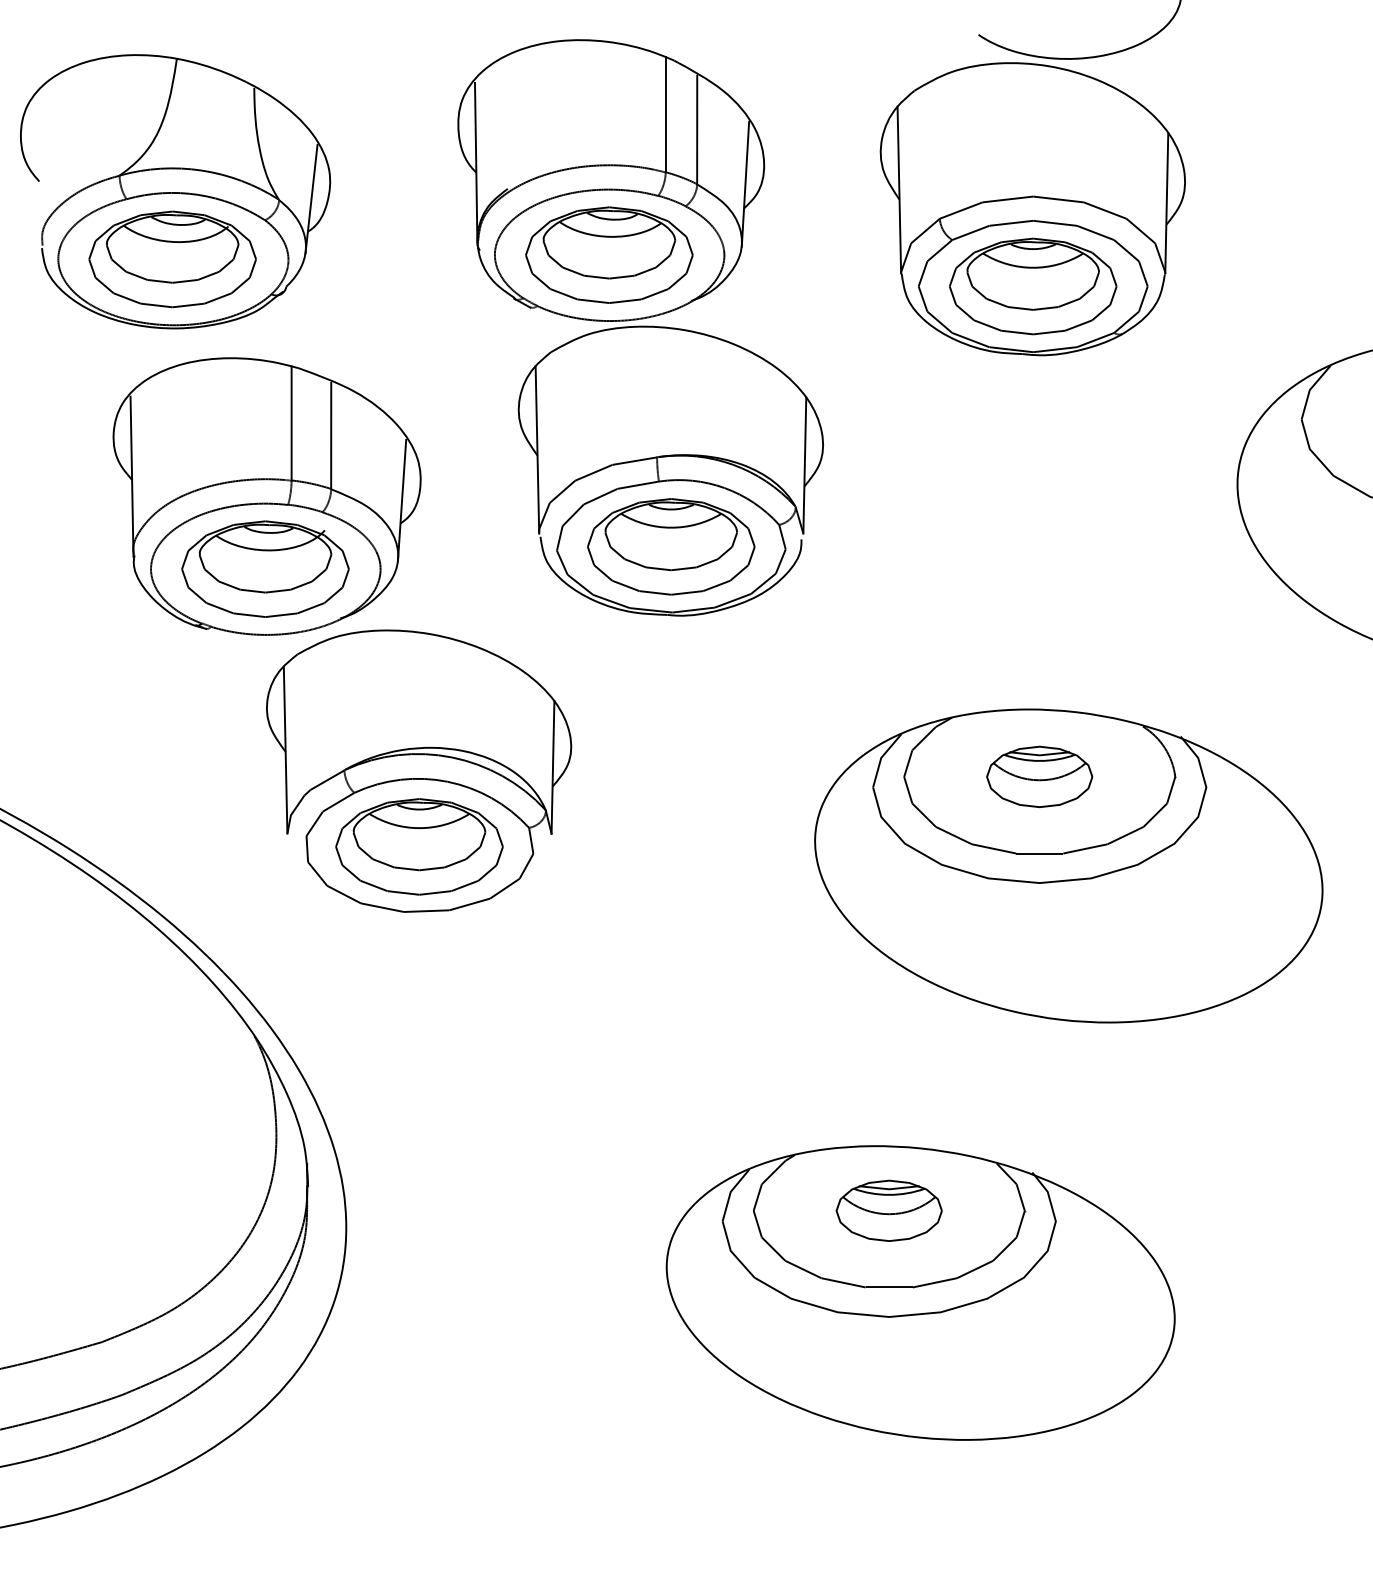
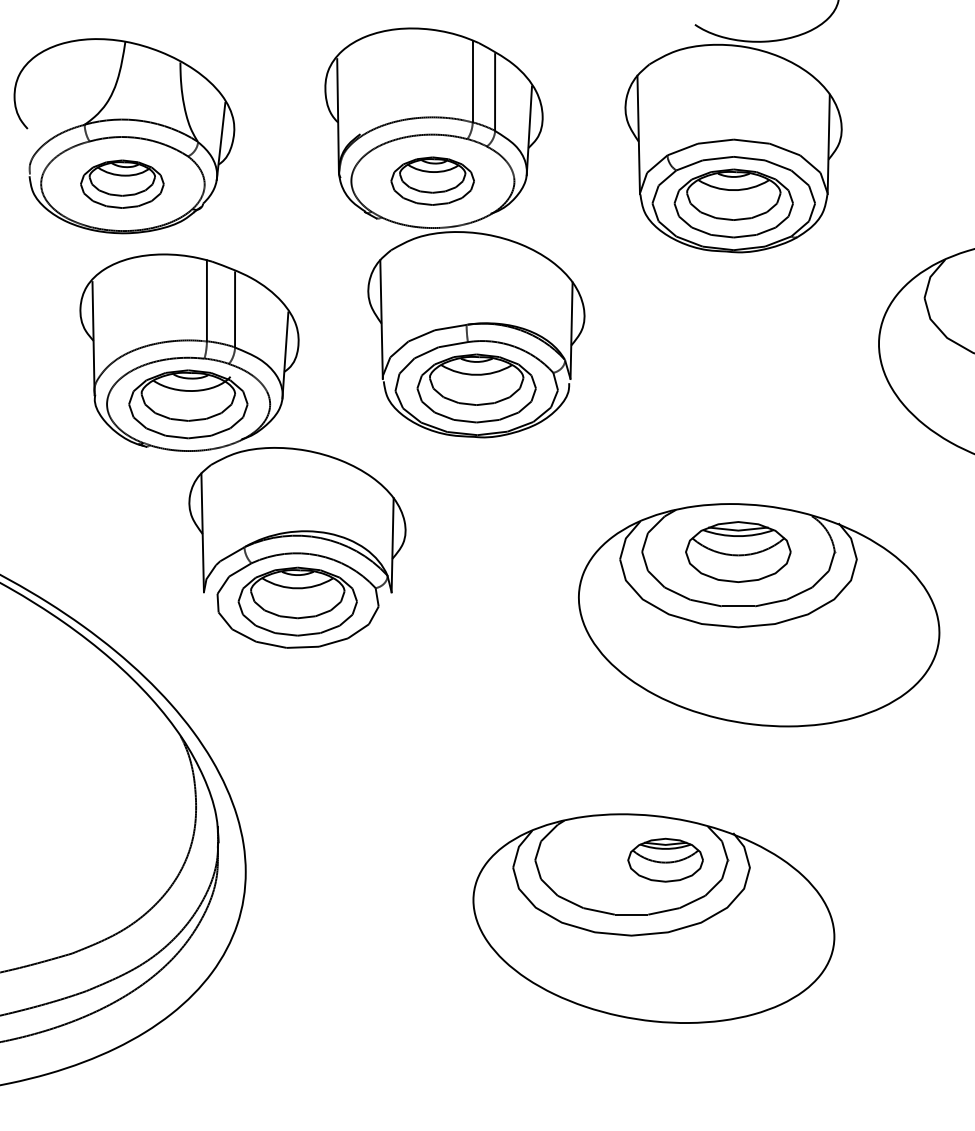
part: (609, 254) -> (432, 180), size x0.7
part: (172, 259) -> (122, 184), size x0.7
part: (1039, 776) -> (738, 551), size x1.4
part: (888, 1210) -> (665, 860), moved

